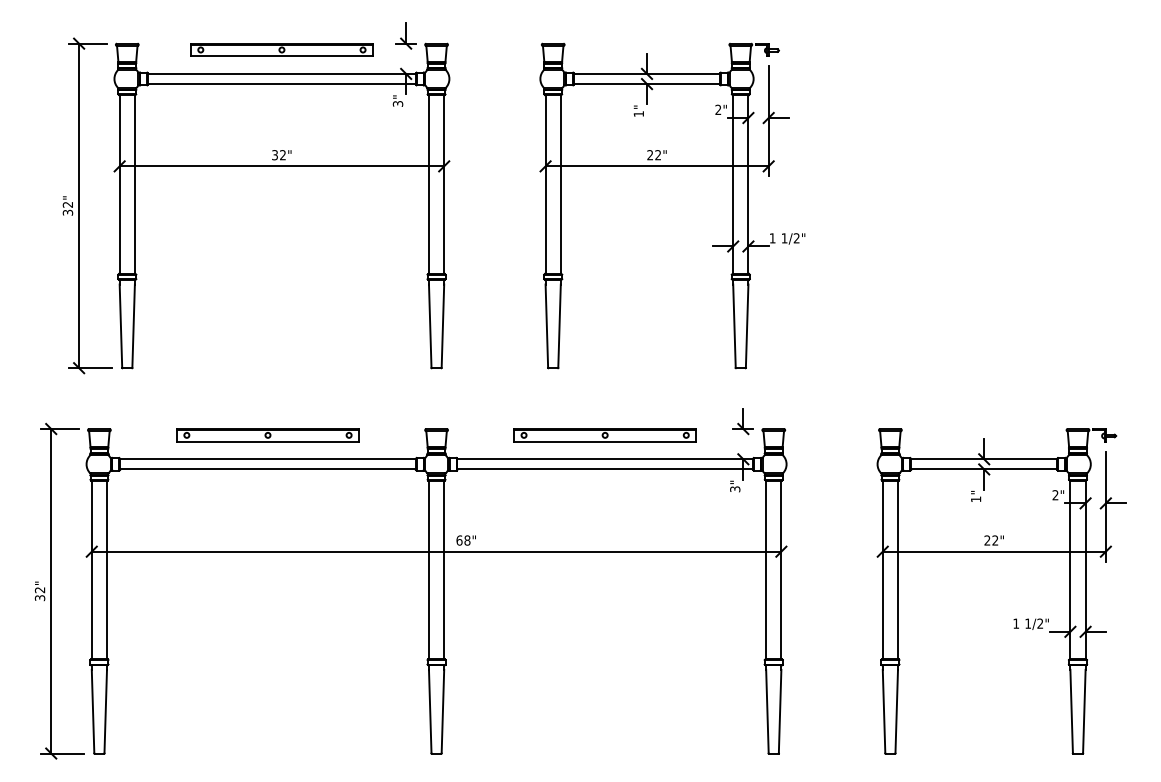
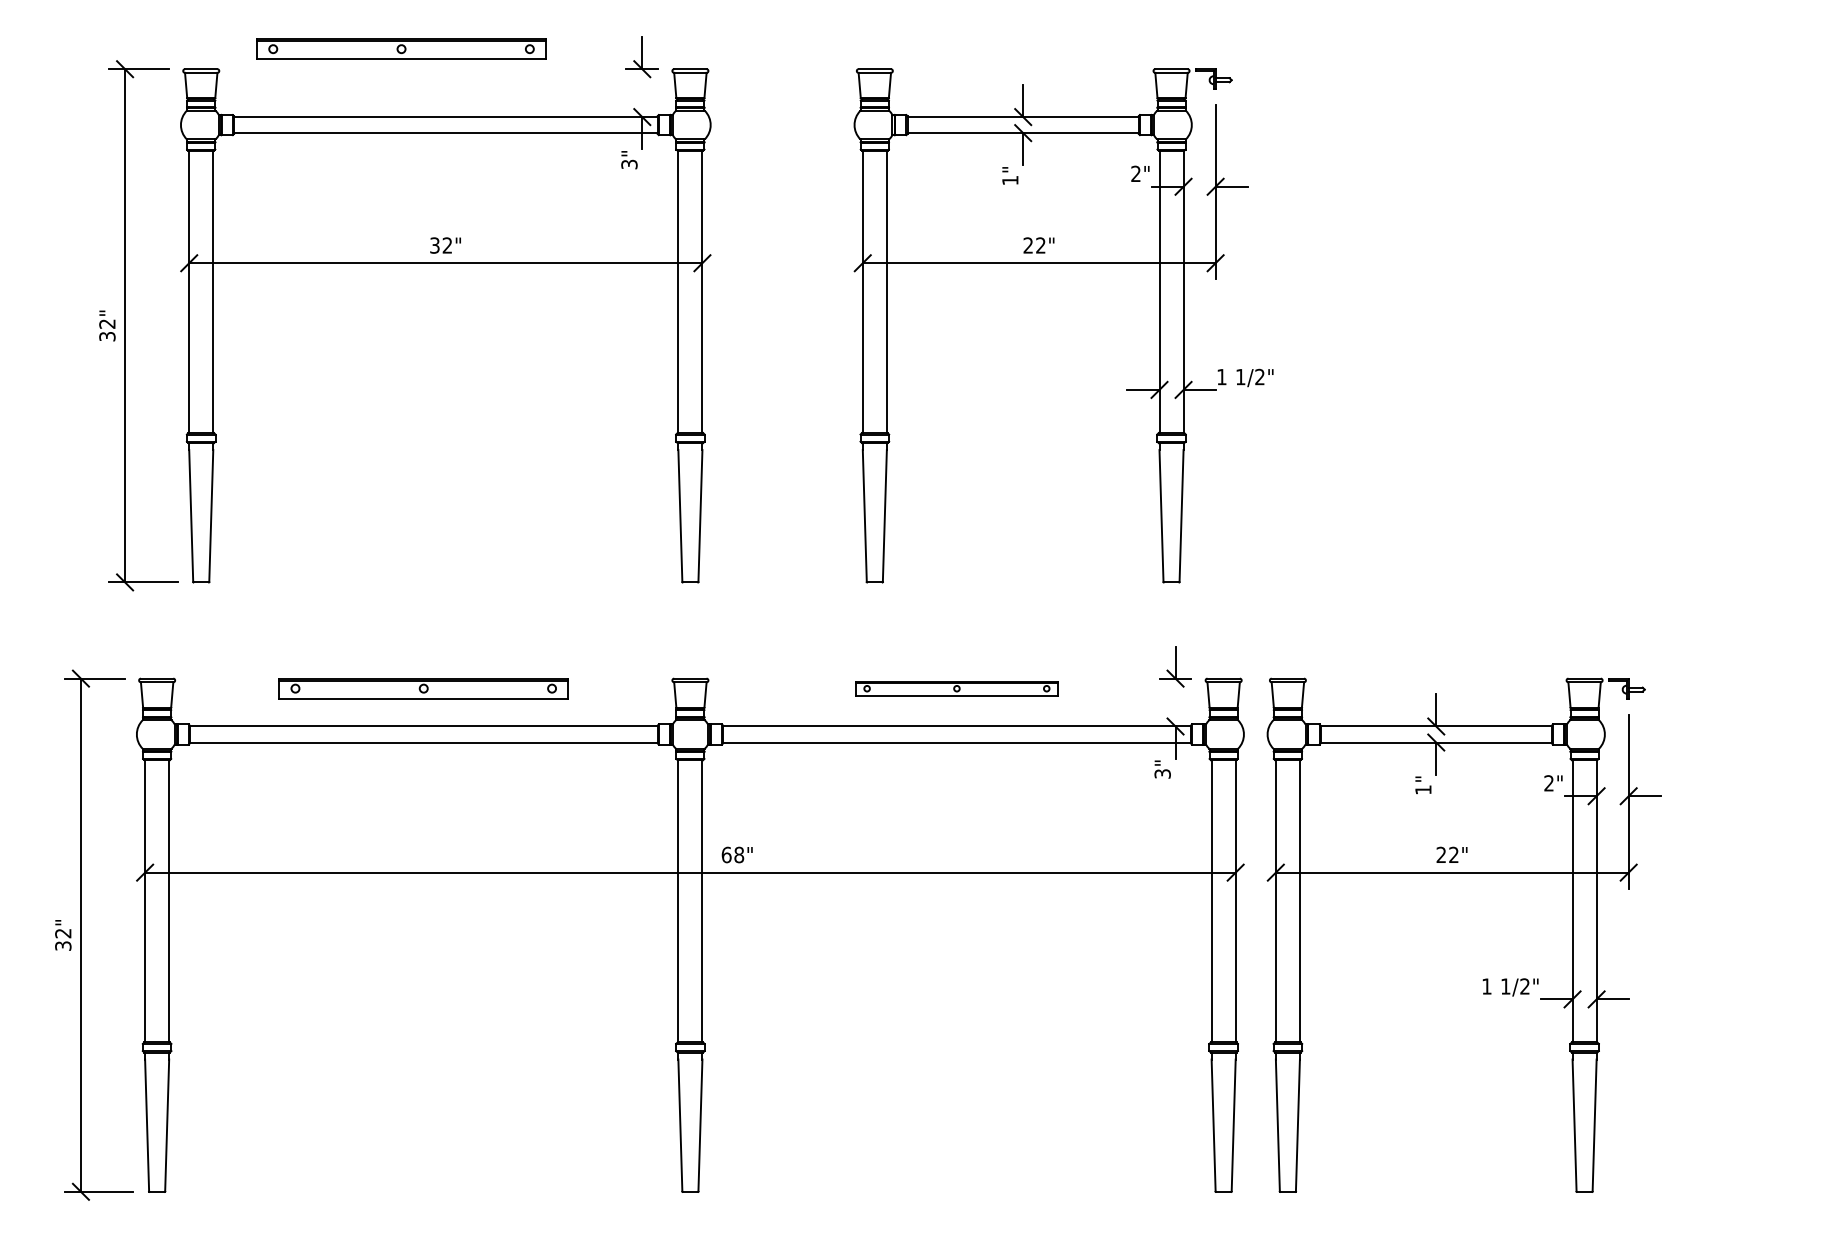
part: (281, 49) -> (400, 48), moved
part: (604, 435) -> (955, 688), size x0.7
part: (1015, 618) -> (1485, 978), moved

